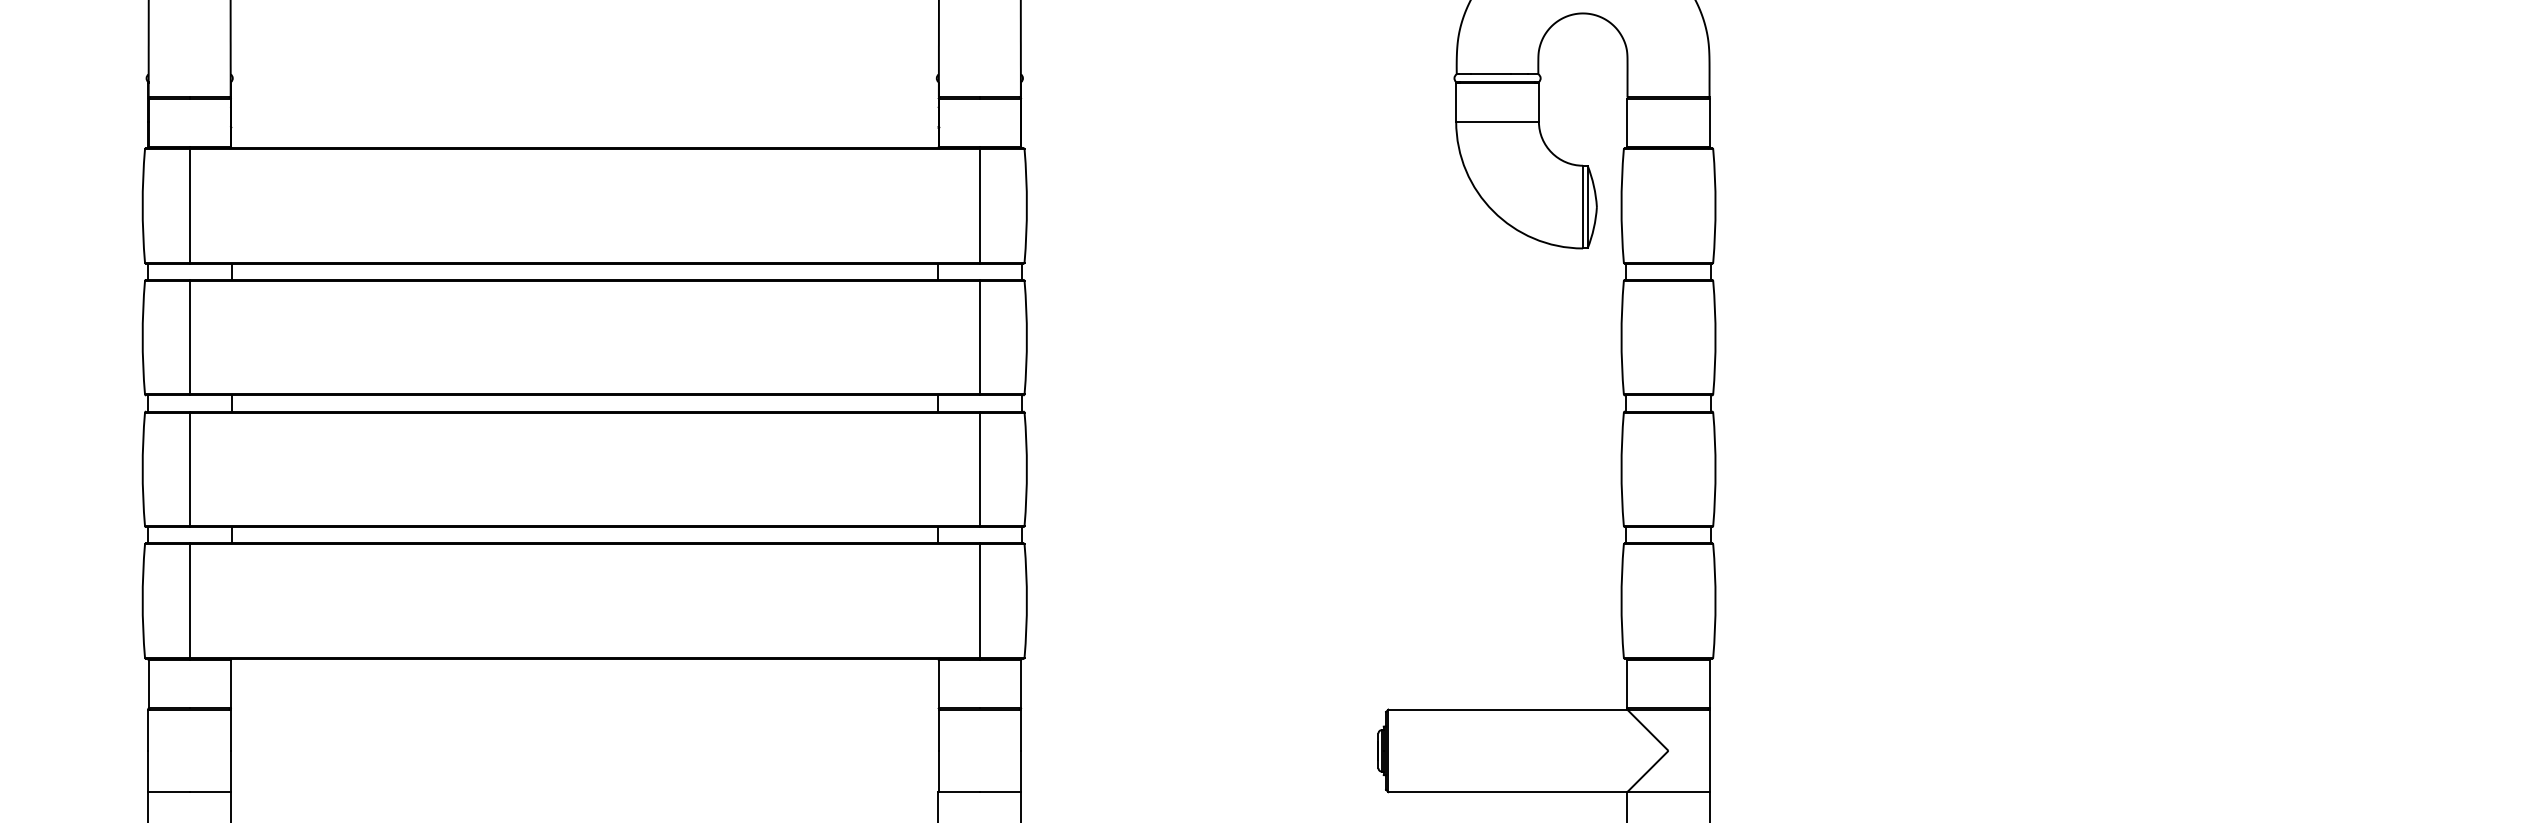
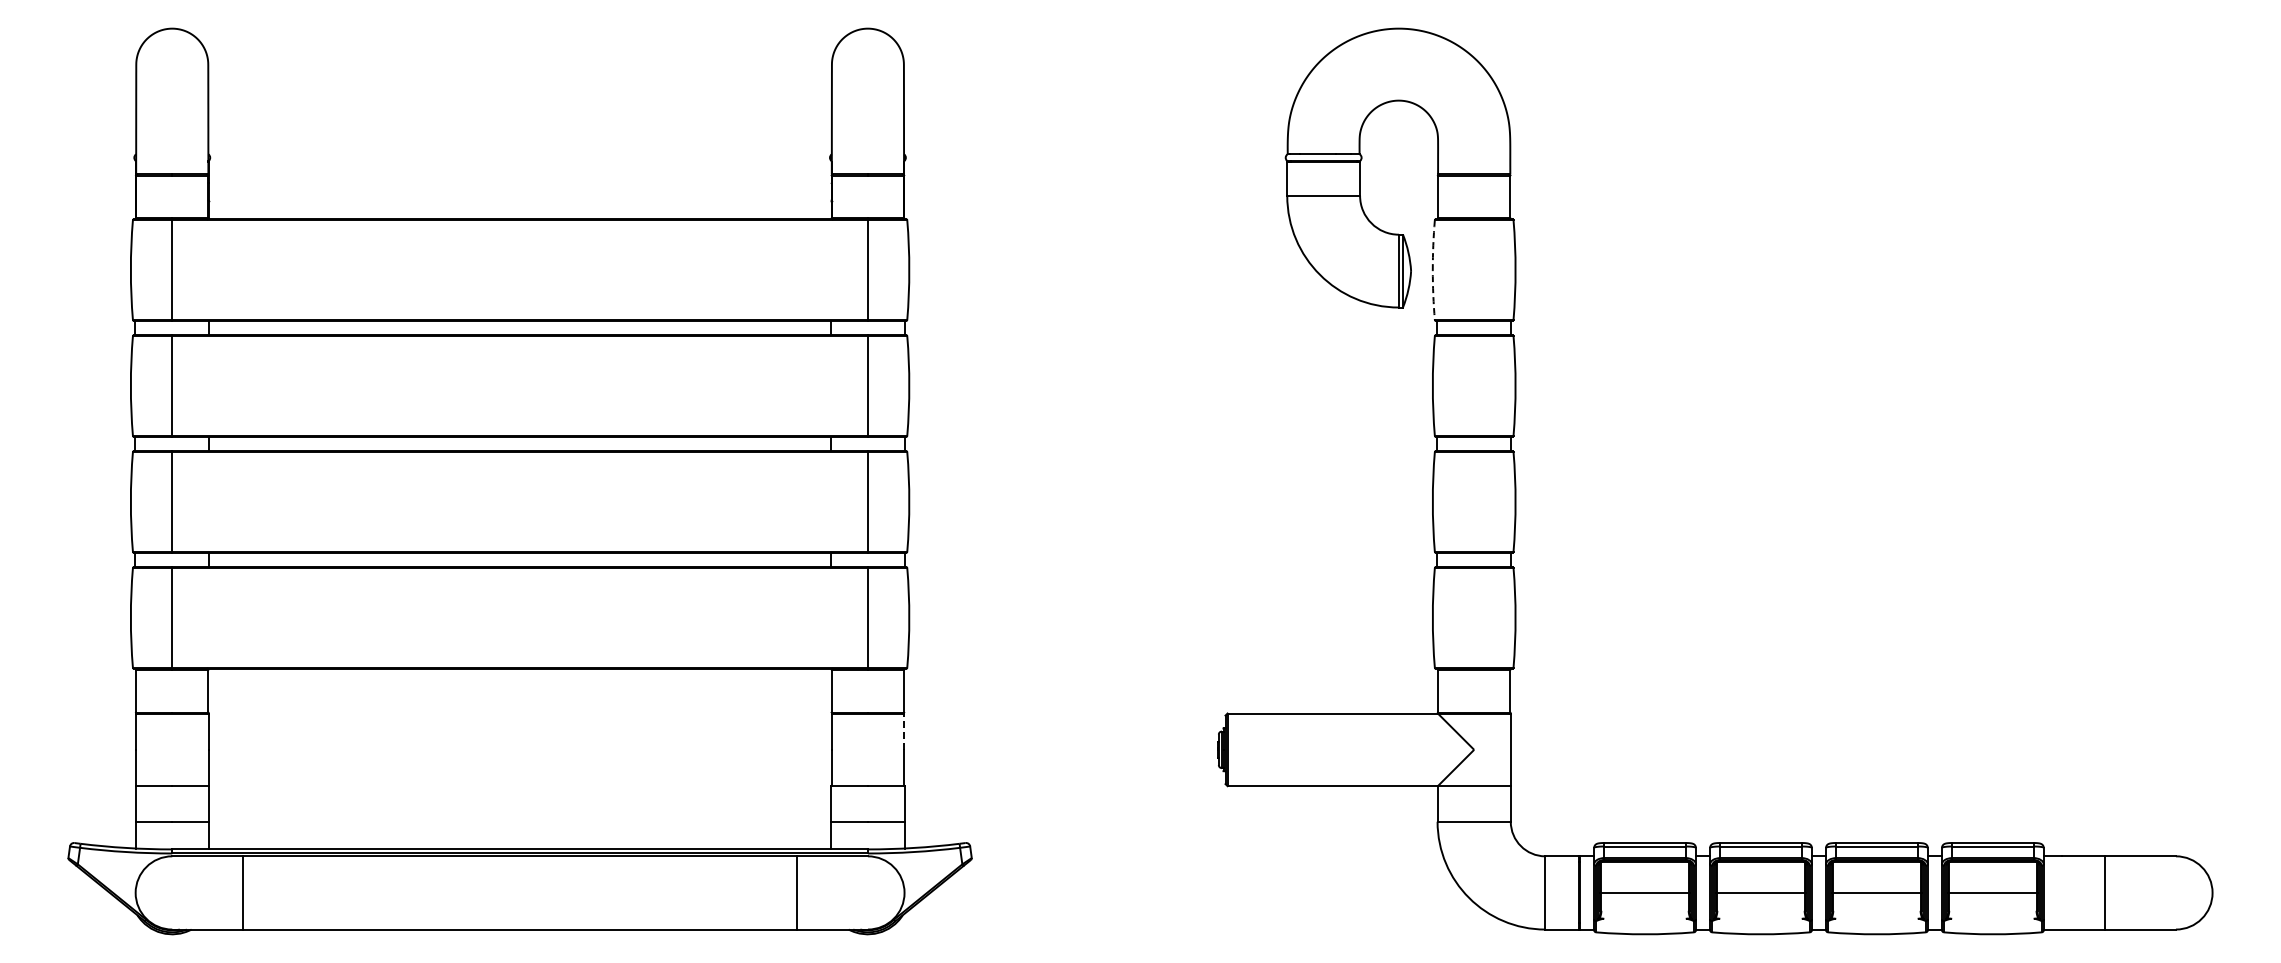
arc: (1621, 206) -> (1432, 270), solid -> dashed
line: (1021, 730) -> (904, 731), solid -> dashed

